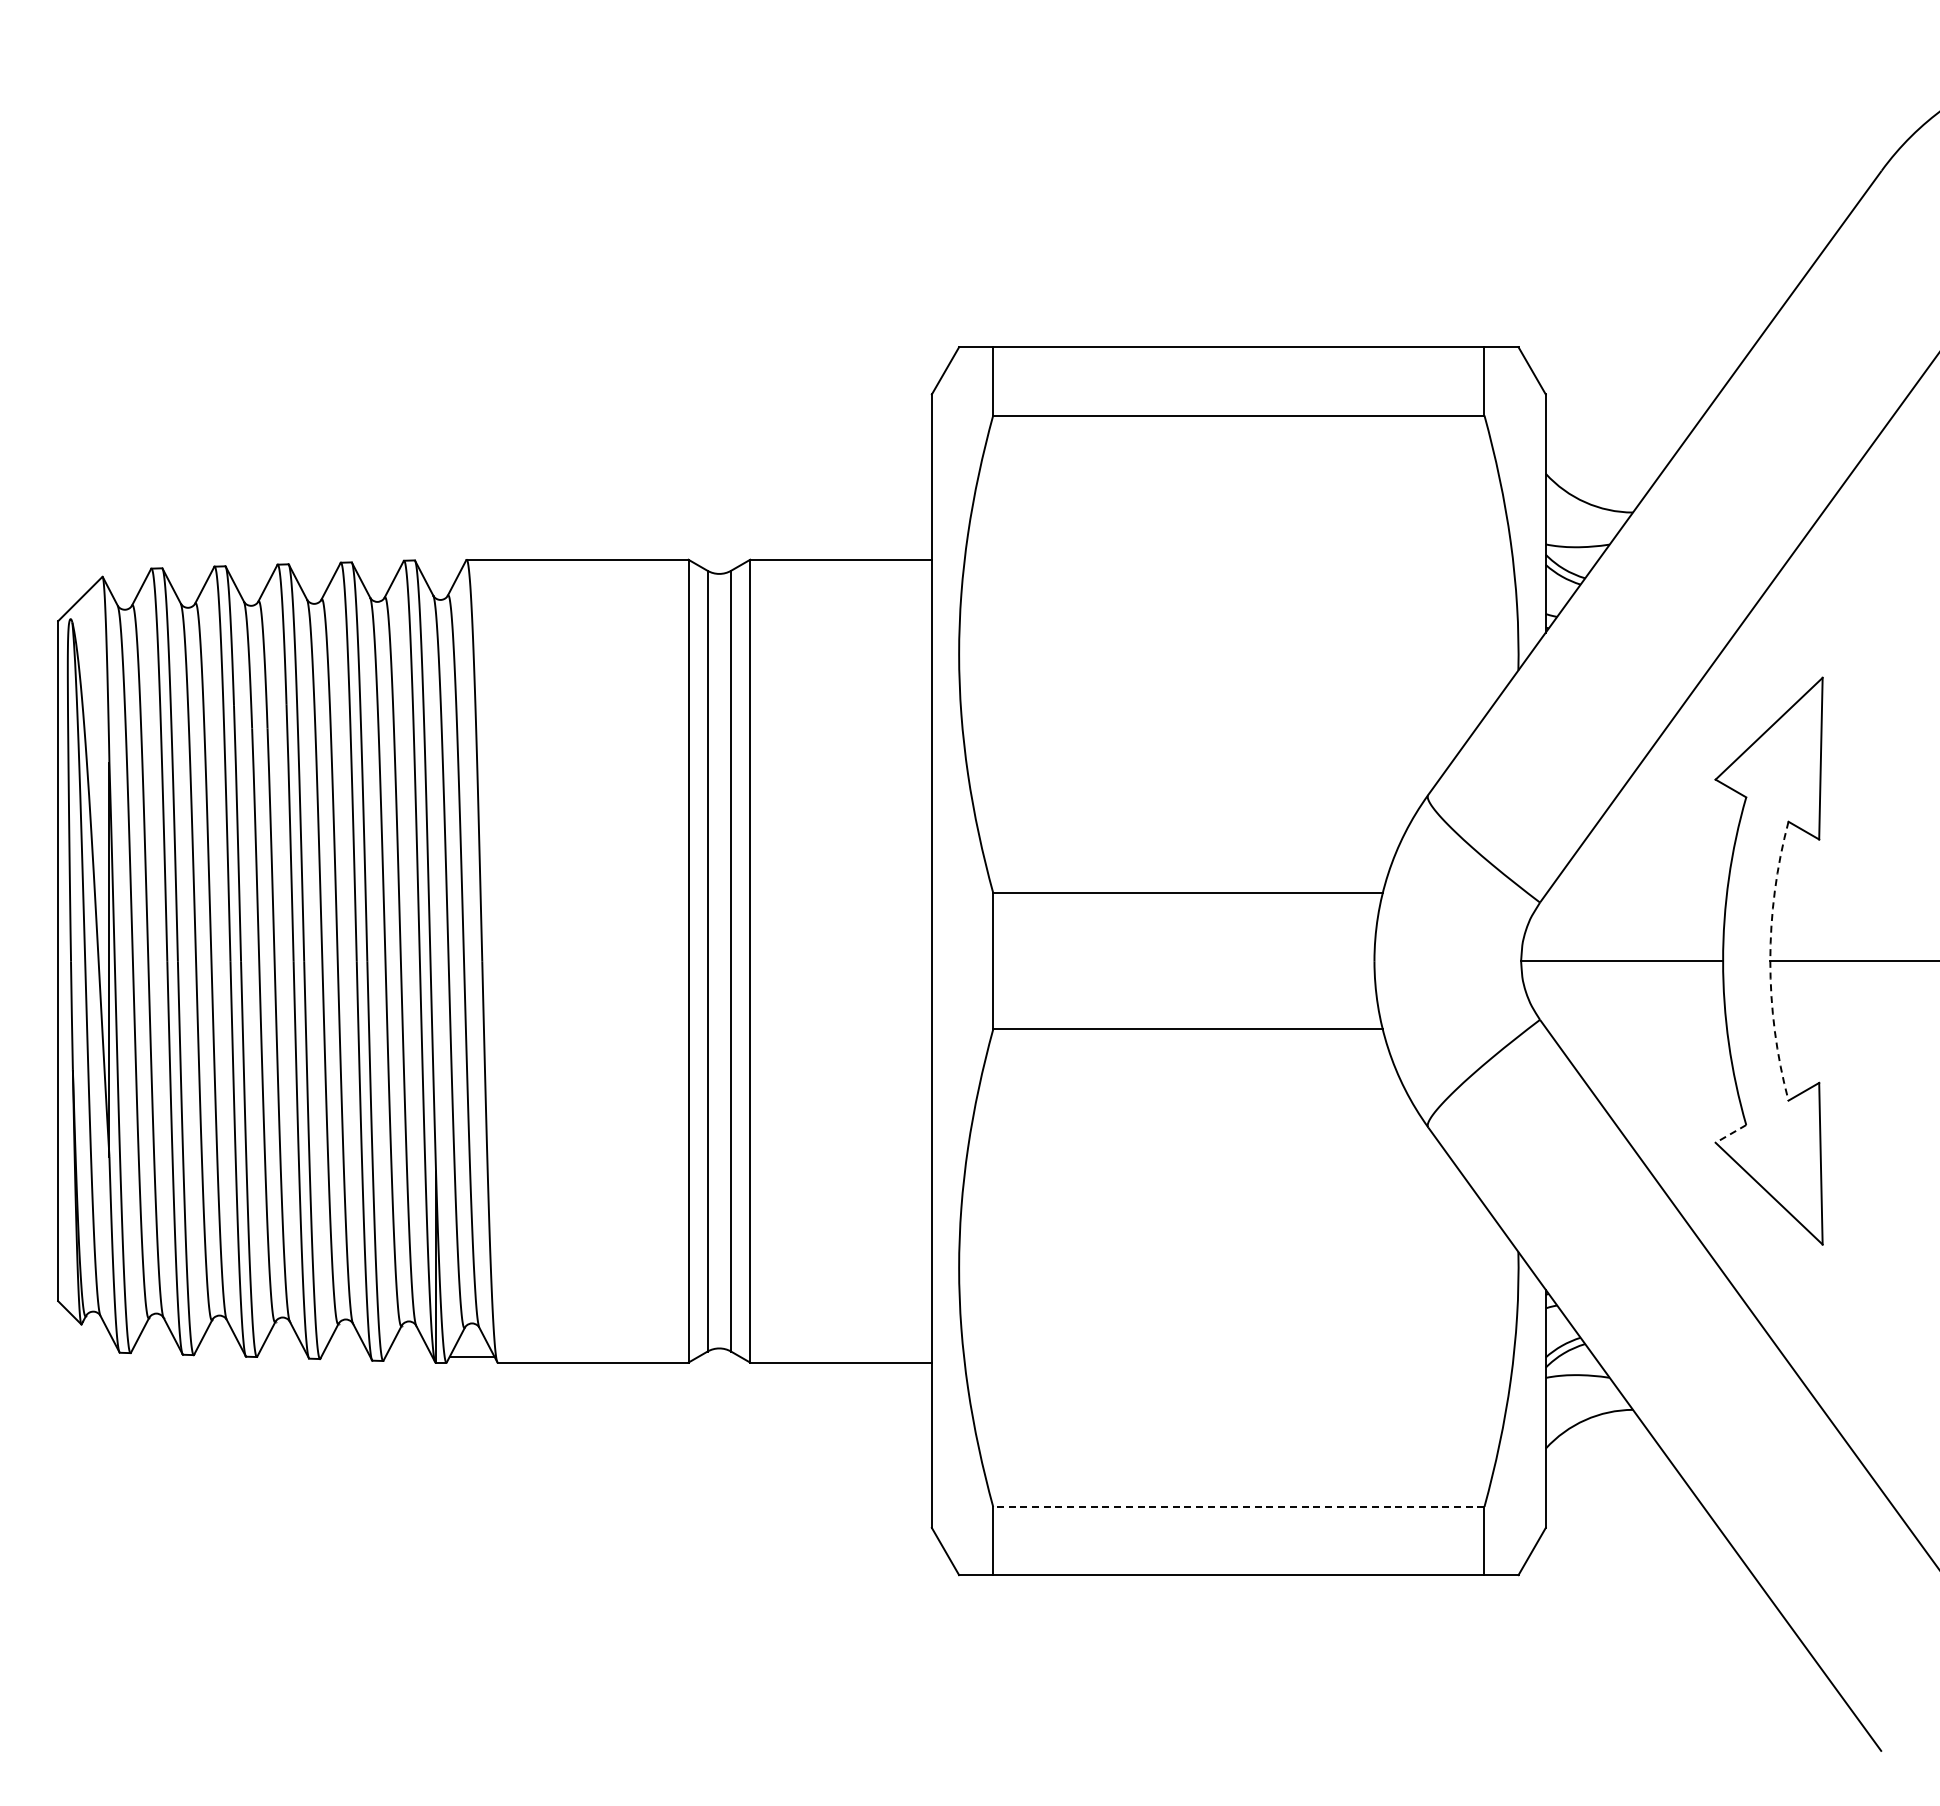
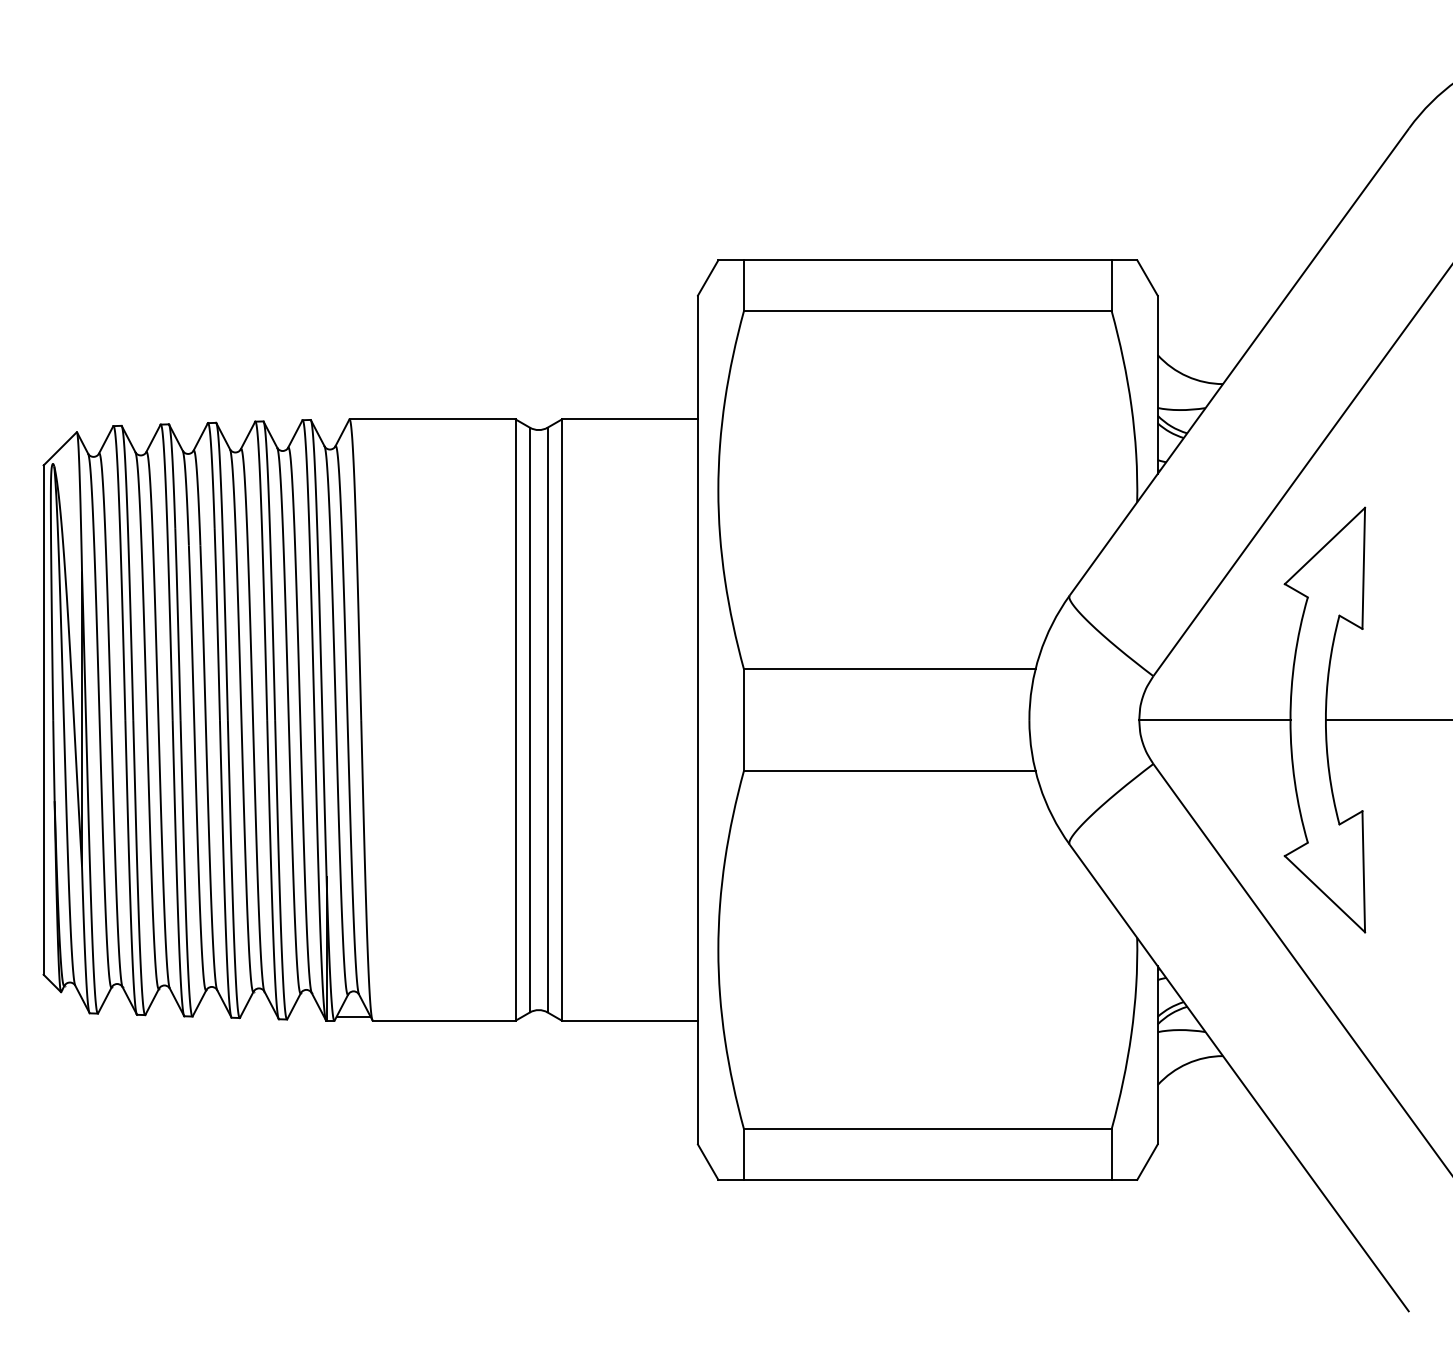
arc: (1770, 961) -> (1325, 720), dashed -> solid
line: (1730, 1133) -> (1296, 849), dashed -> solid
line: (1238, 1506) -> (927, 1128), dashed -> solid

